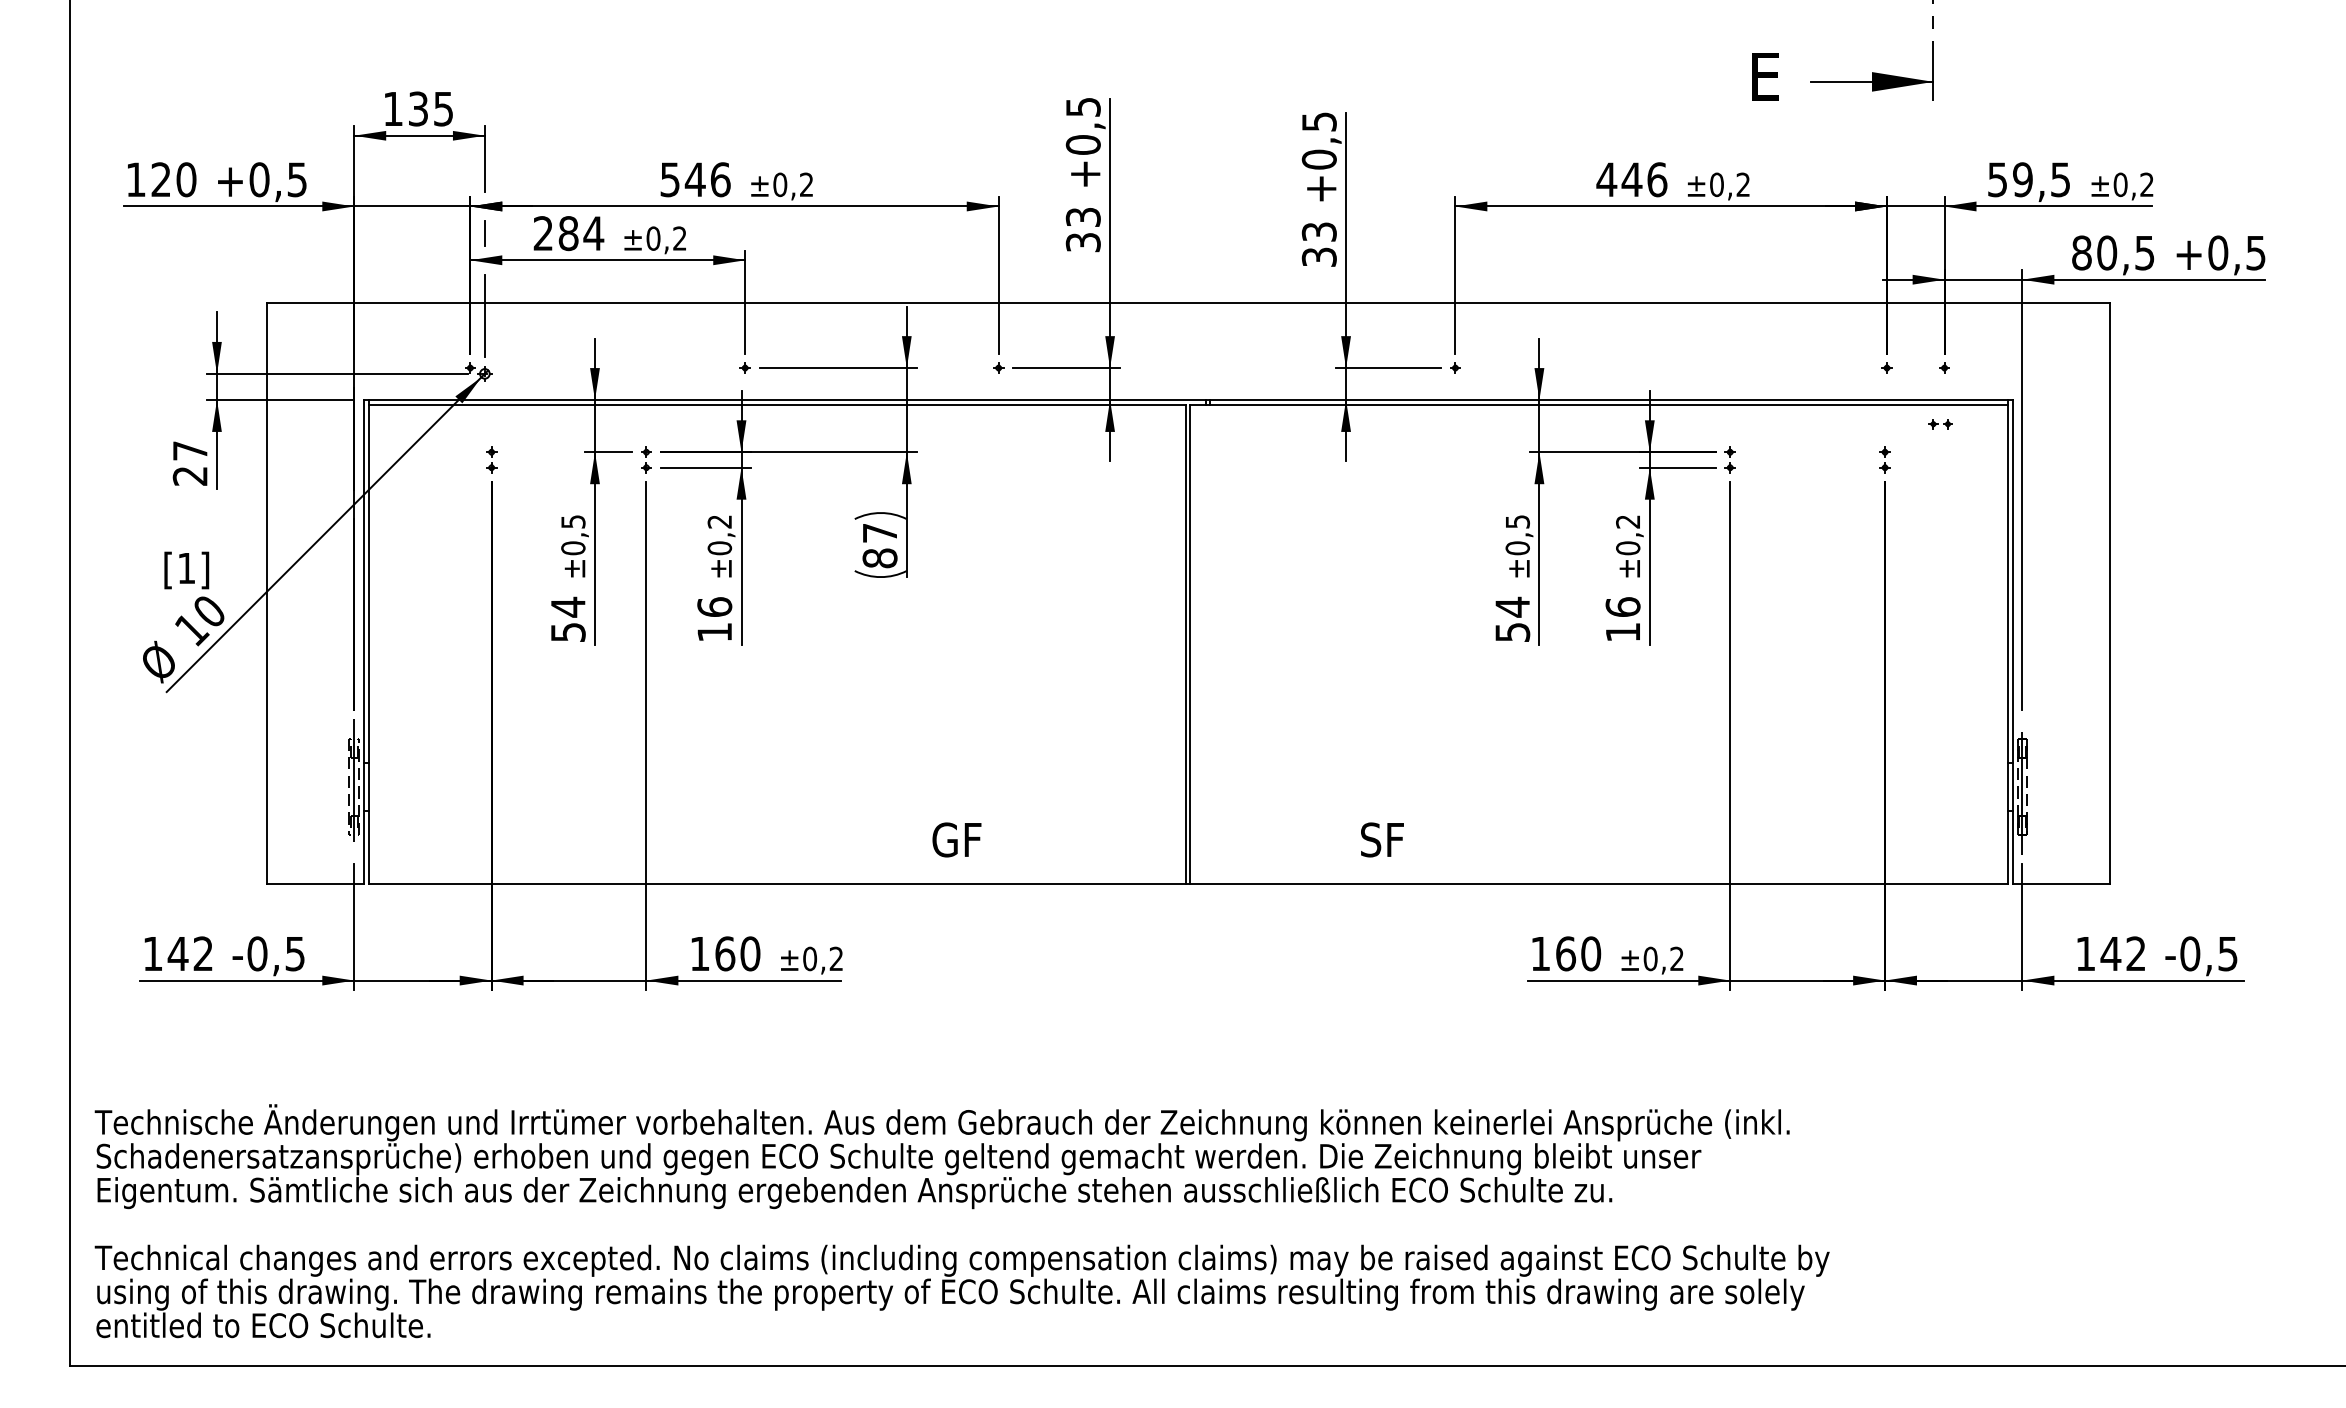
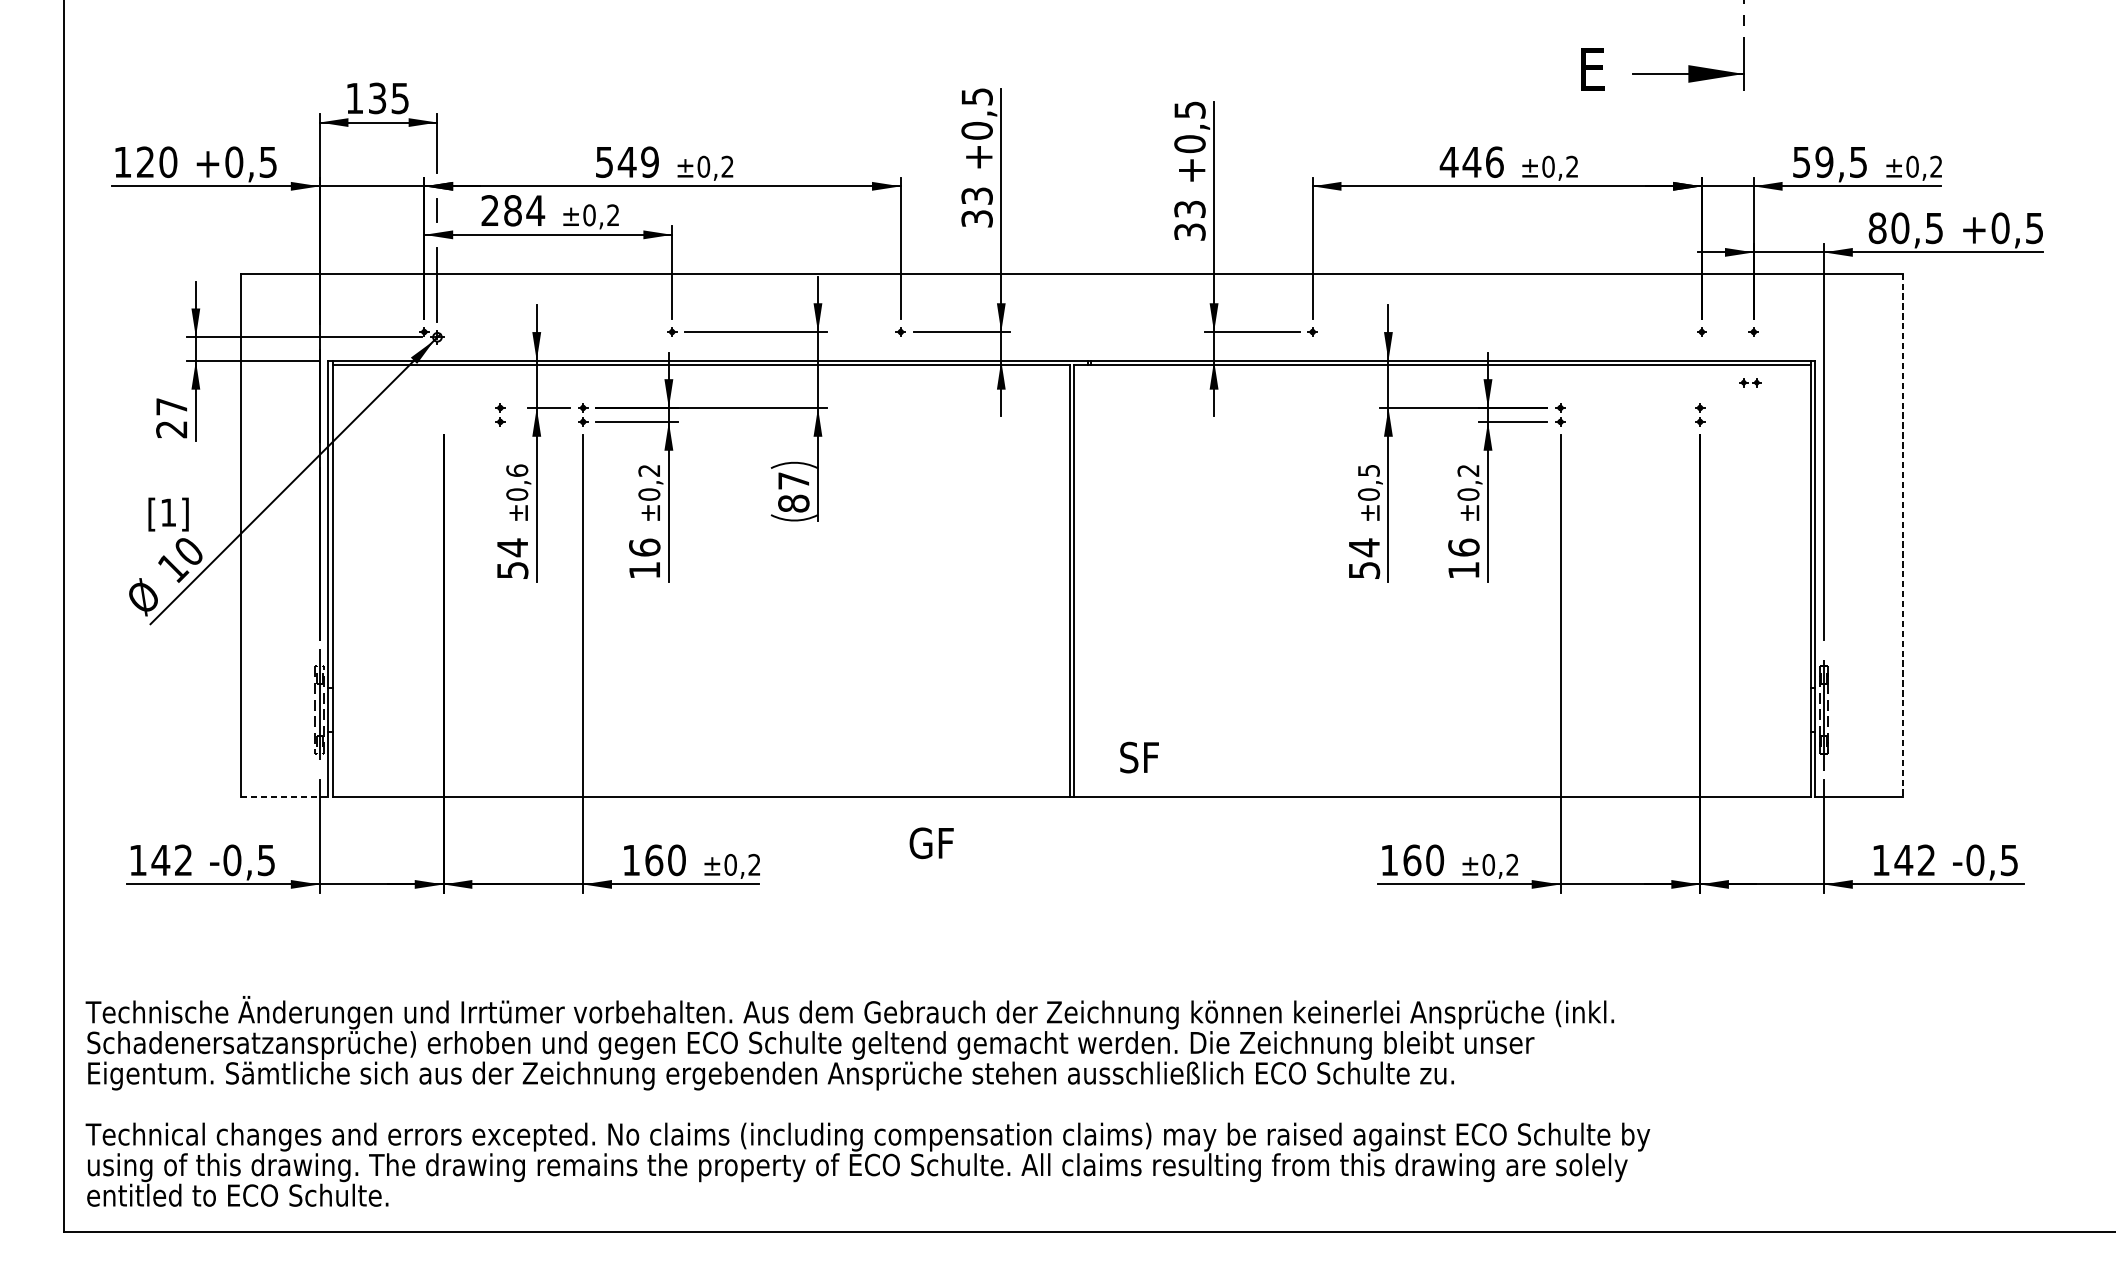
text: (720, 179) -> (649, 162), 546 -> 549
part: (491, 459) -> (500, 414), moved
text: (573, 521) -> (517, 470), ±0,5 -> ±0,6
line: (2109, 594) -> (1902, 536), solid -> dashed
text: (956, 839) -> (931, 842), moved
text: (1382, 839) -> (1139, 757), moved
line: (316, 883) -> (285, 796), solid -> dashed

